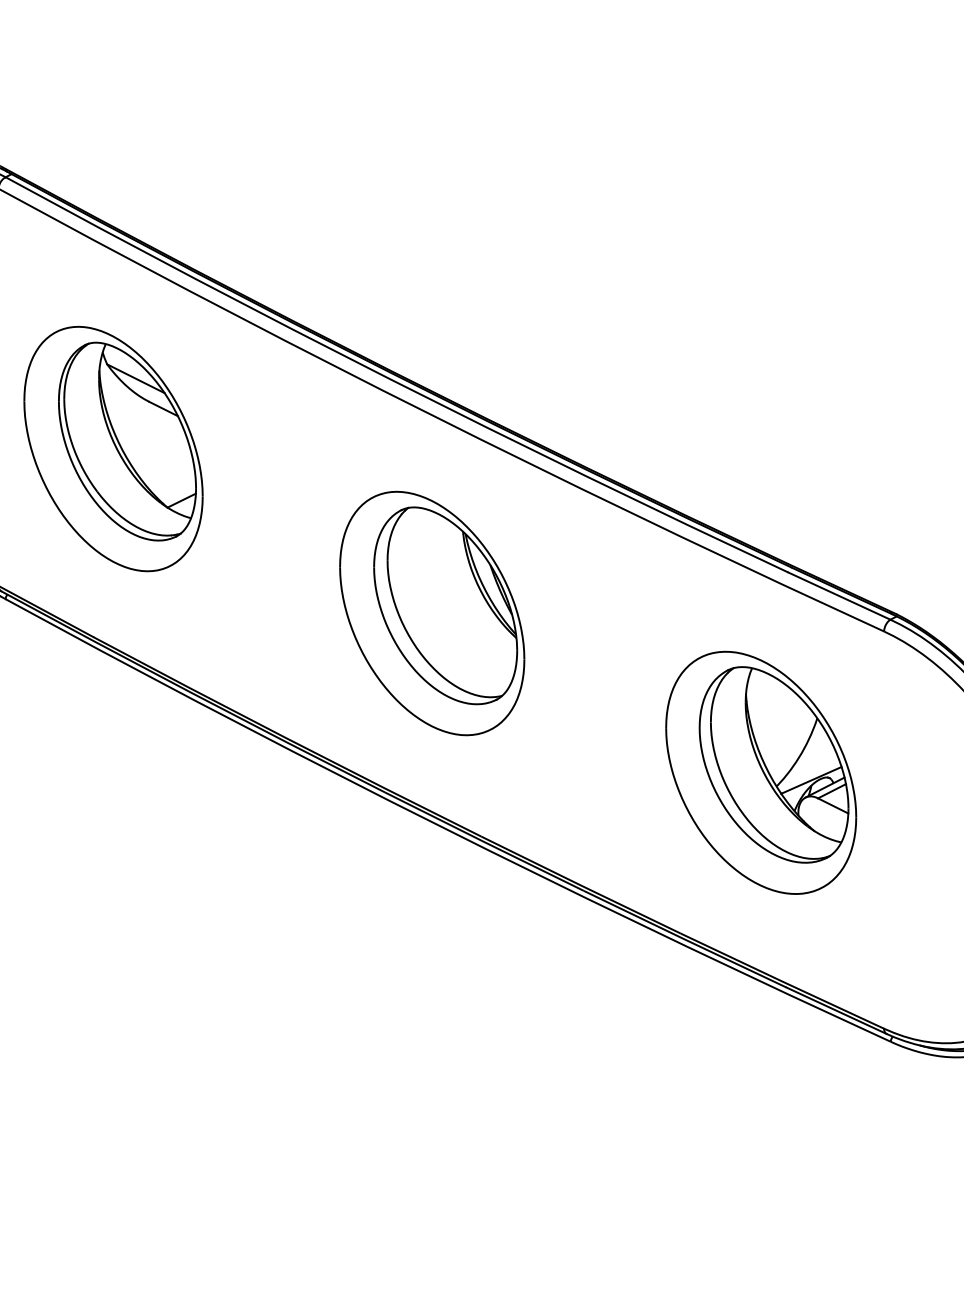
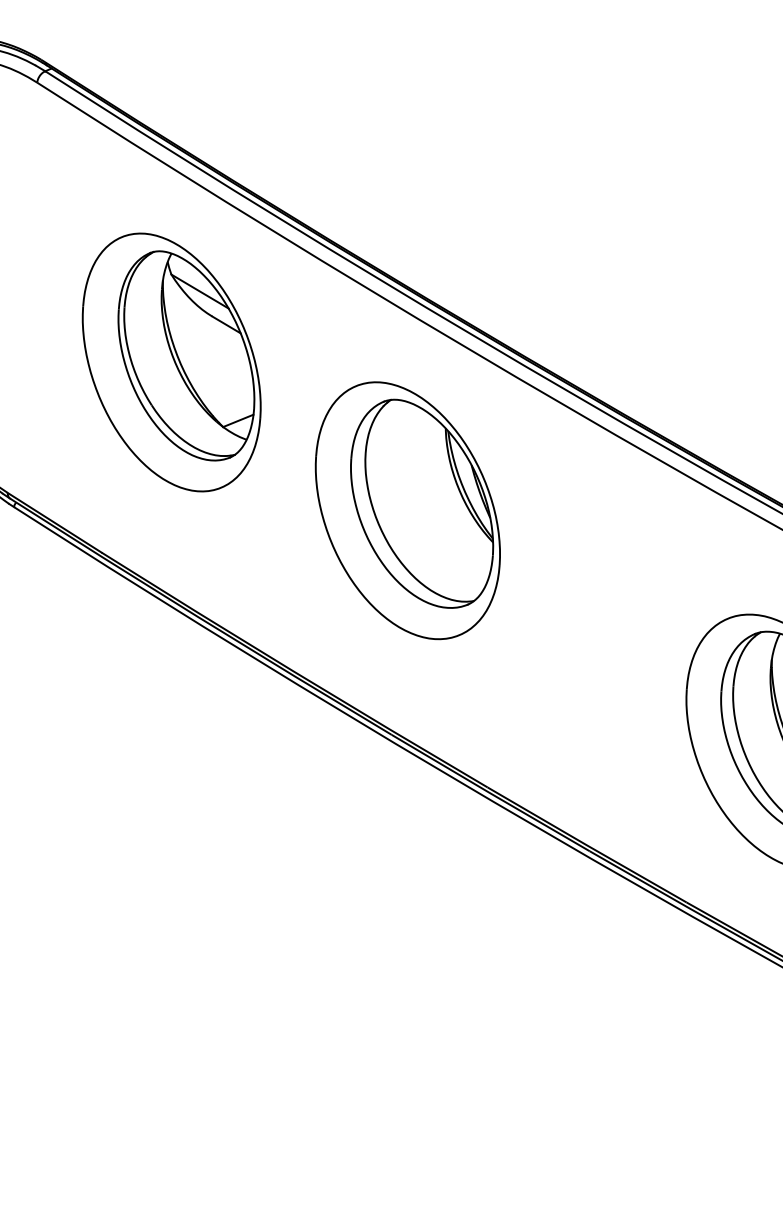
part: (113, 448) -> (171, 361), moved
part: (432, 613) -> (408, 510), moved

